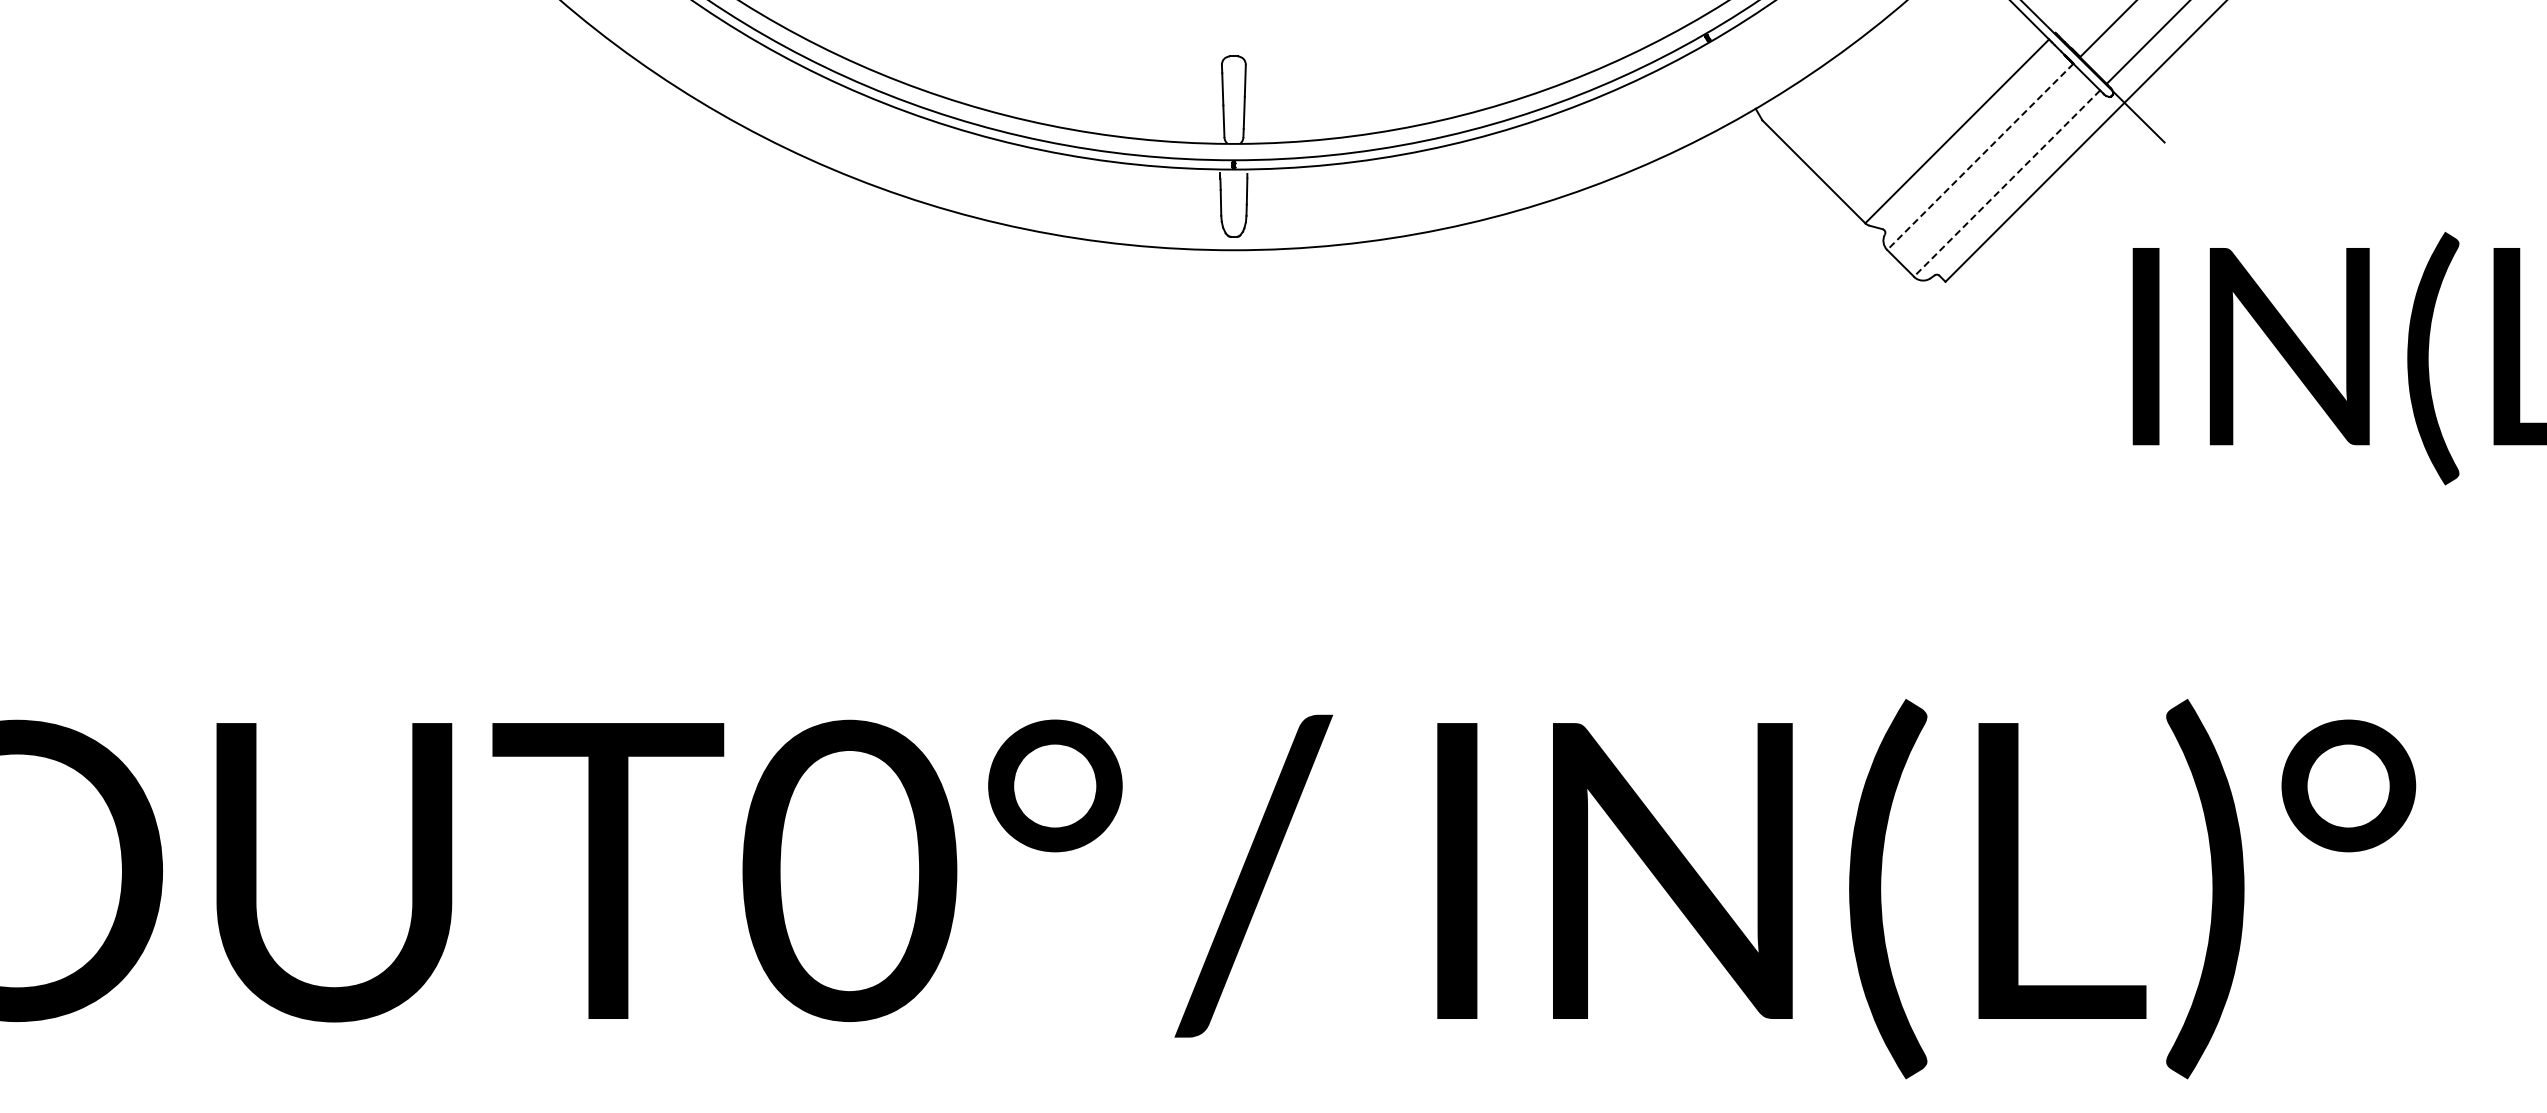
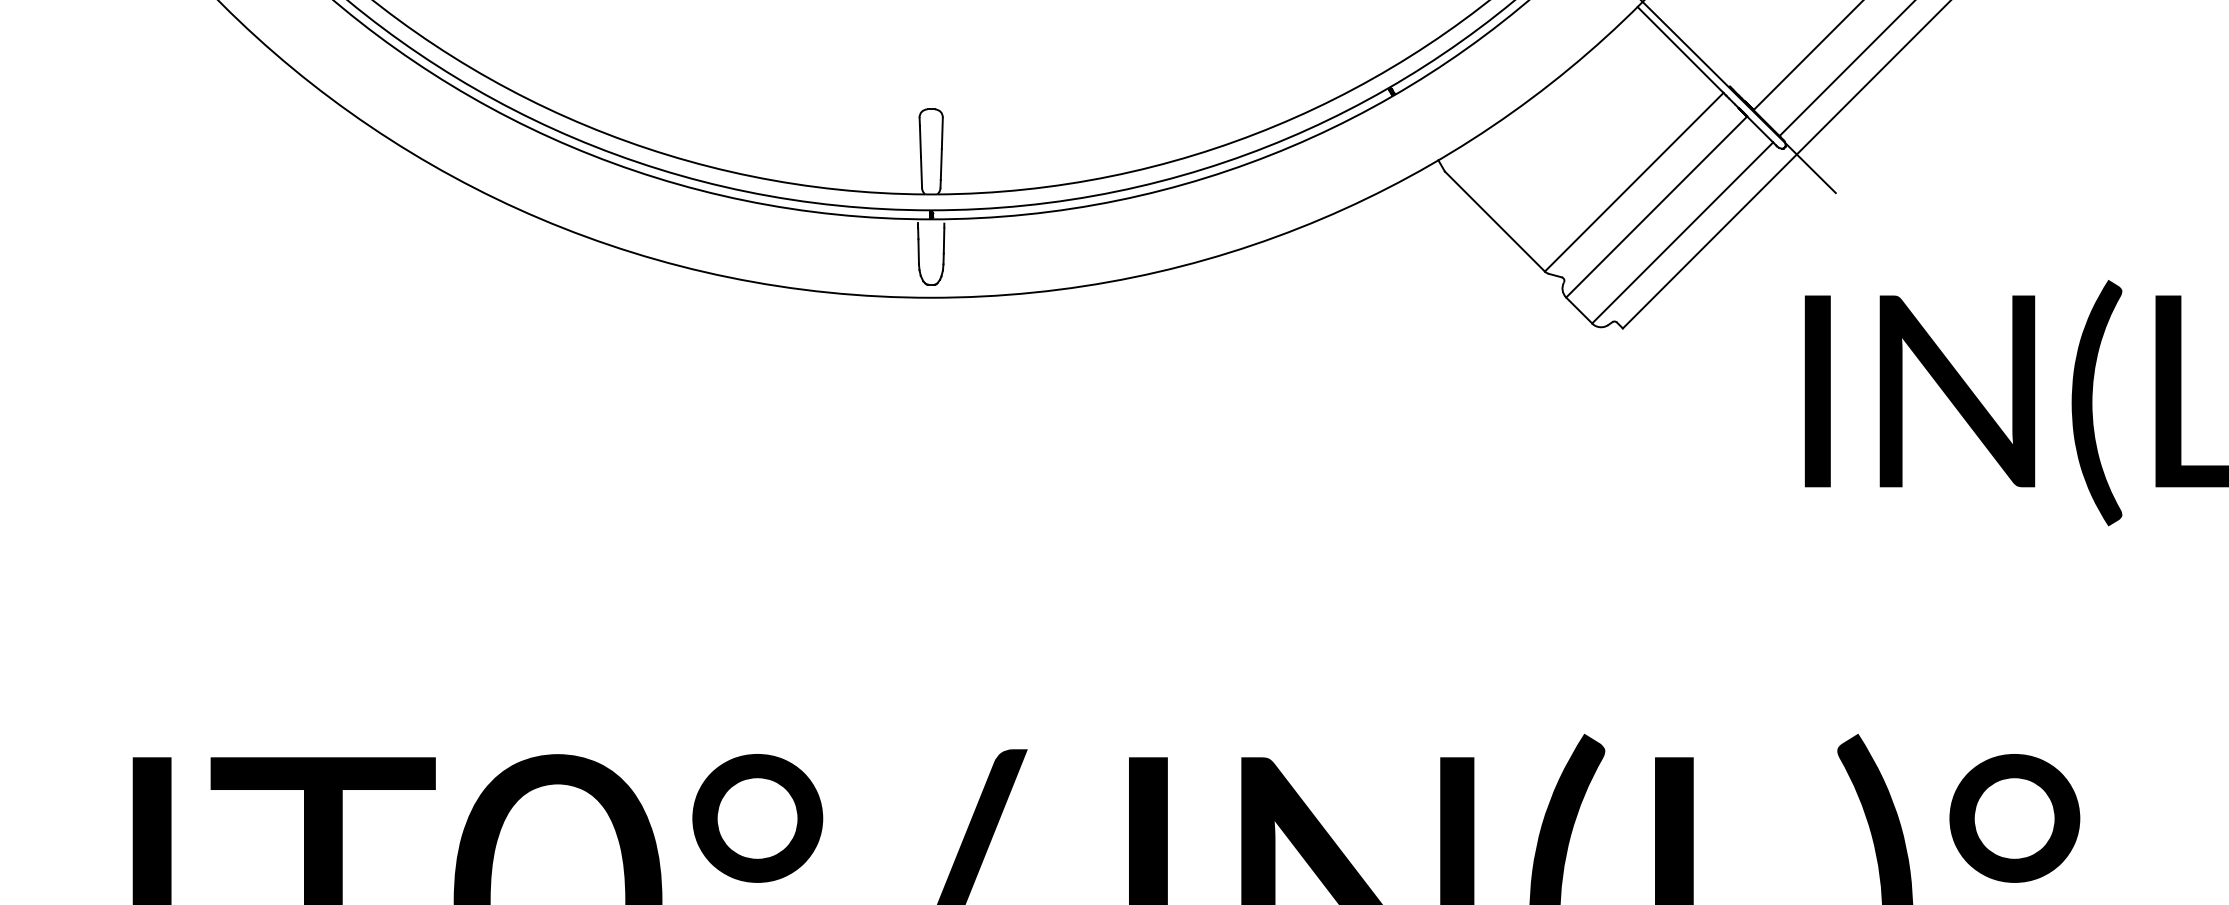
line: (1980, 156) -> (1656, 206), dashed -> solid
line: (2007, 183) -> (1683, 232), dashed -> solid

